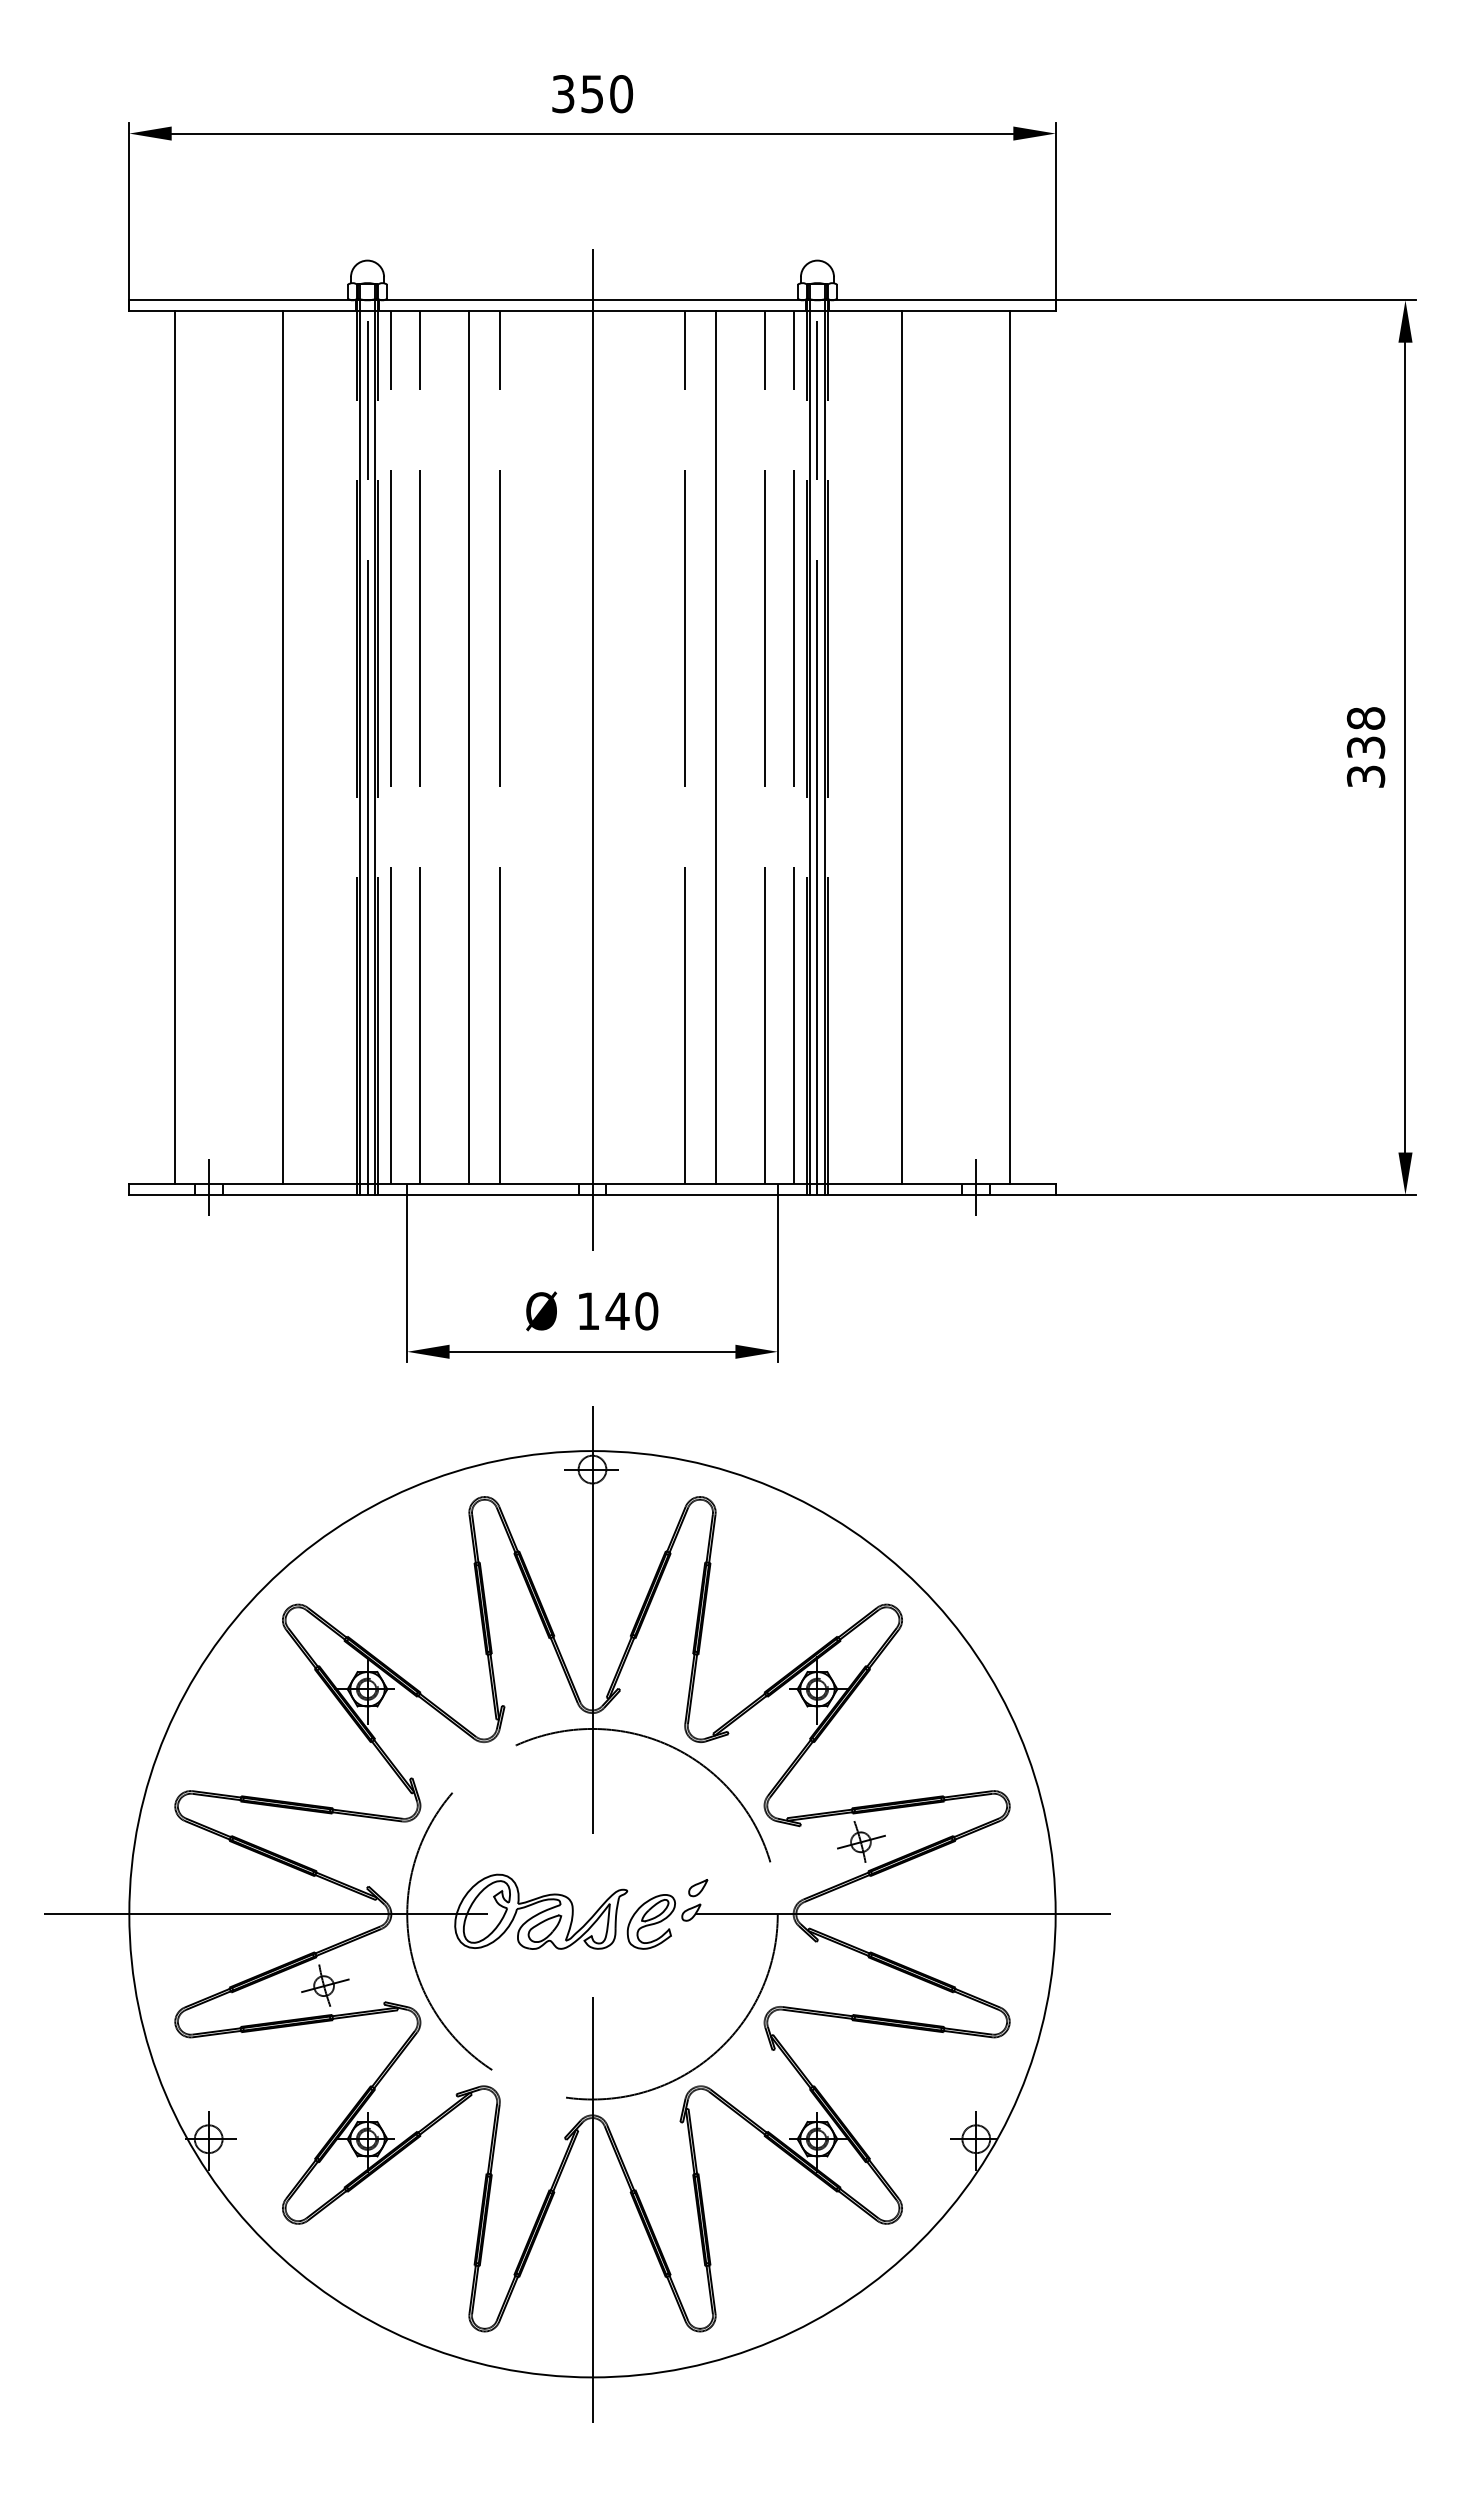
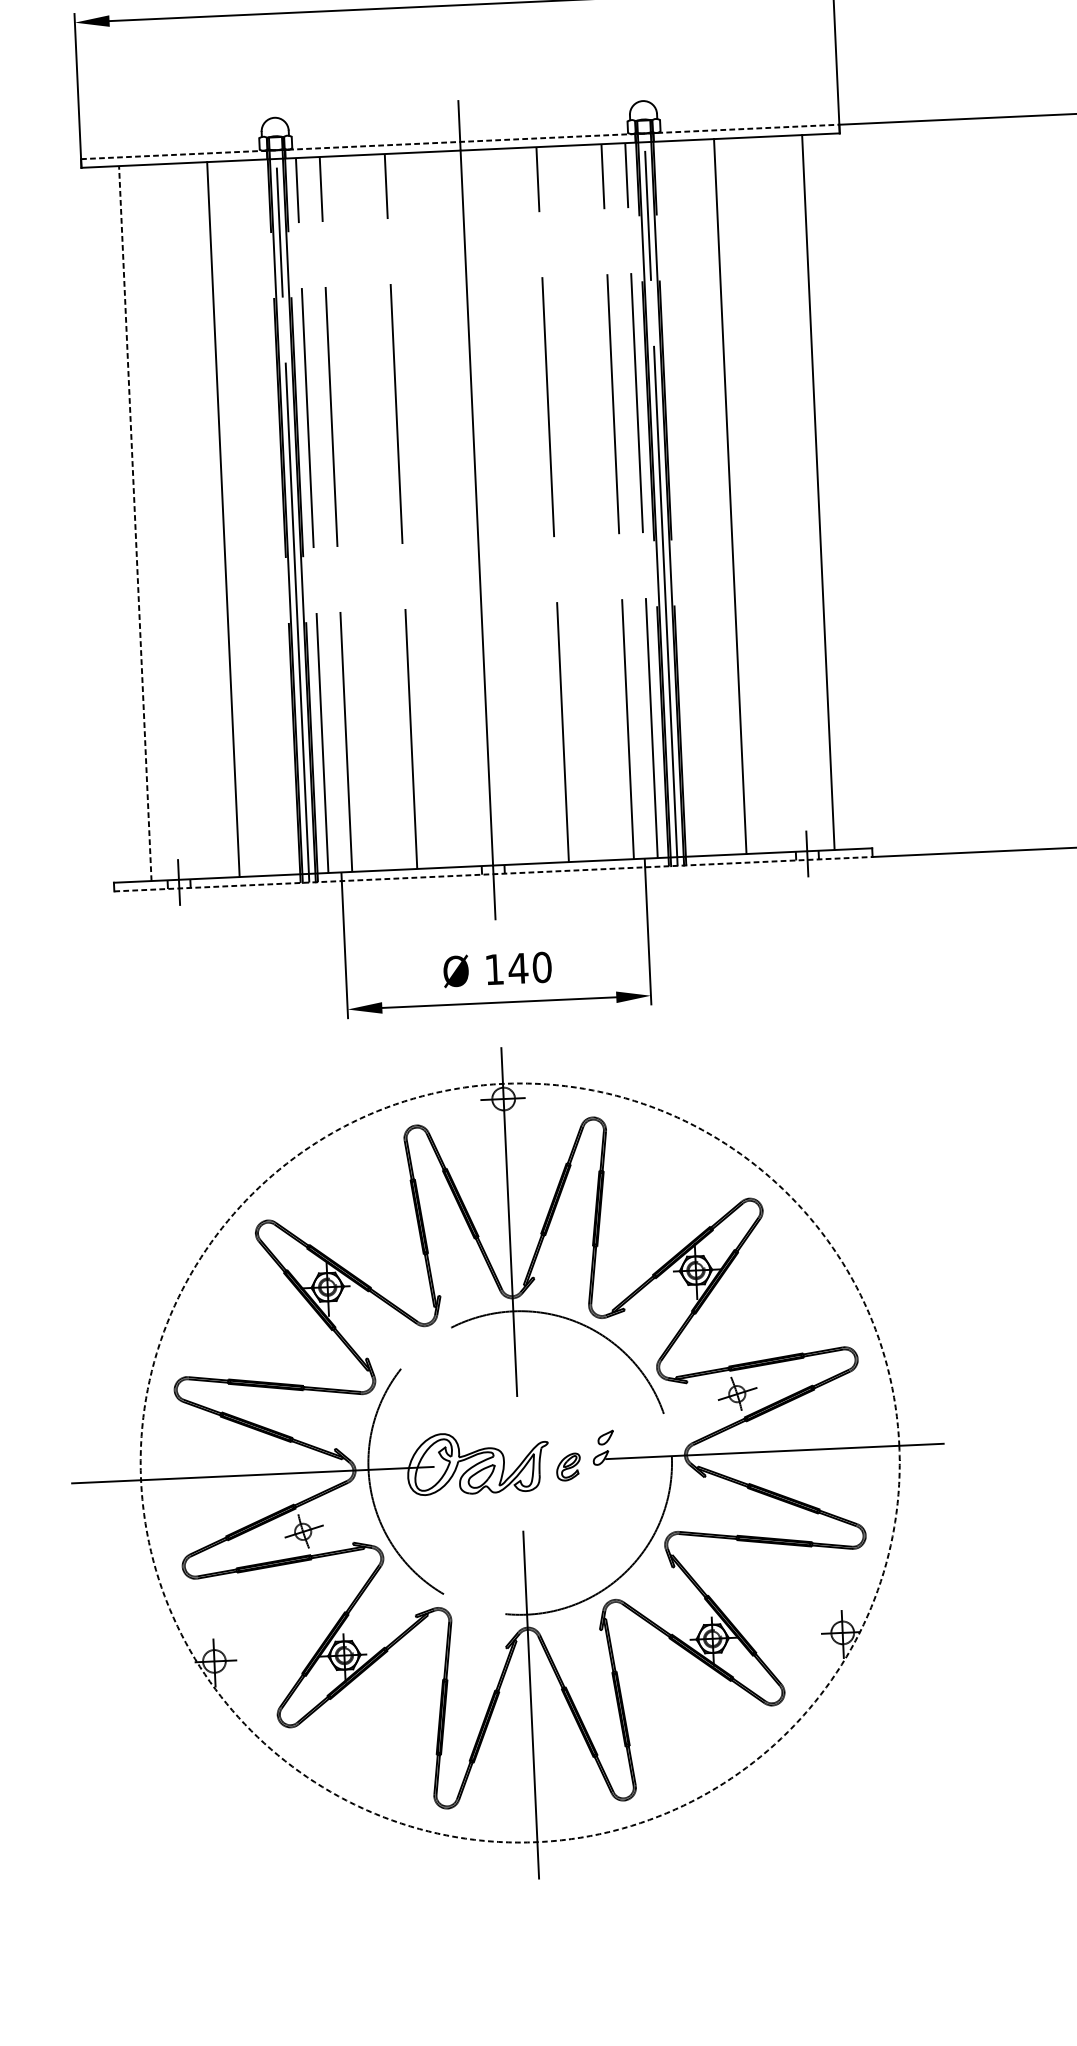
line: (593, 300) -> (461, 142), solid -> dashed
line: (175, 747) -> (135, 523), solid -> dashed
line: (469, 747) -> (376, 512), removed
line: (715, 747) -> (577, 503), removed
line: (593, 1194) -> (494, 873), solid -> dashed
circle: (592, 1914) -> (520, 1463), solid -> dashed
part: (650, 1921) -> (567, 1466), size x0.6

